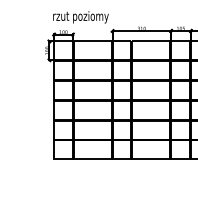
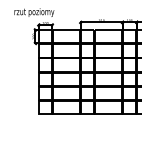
text: (80, 17) -> (34, 12), moved

